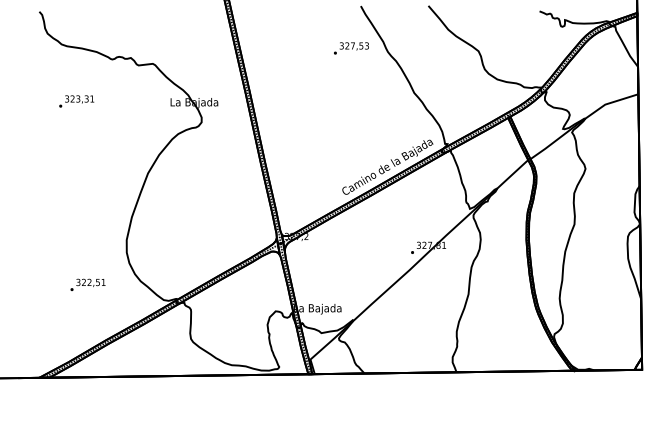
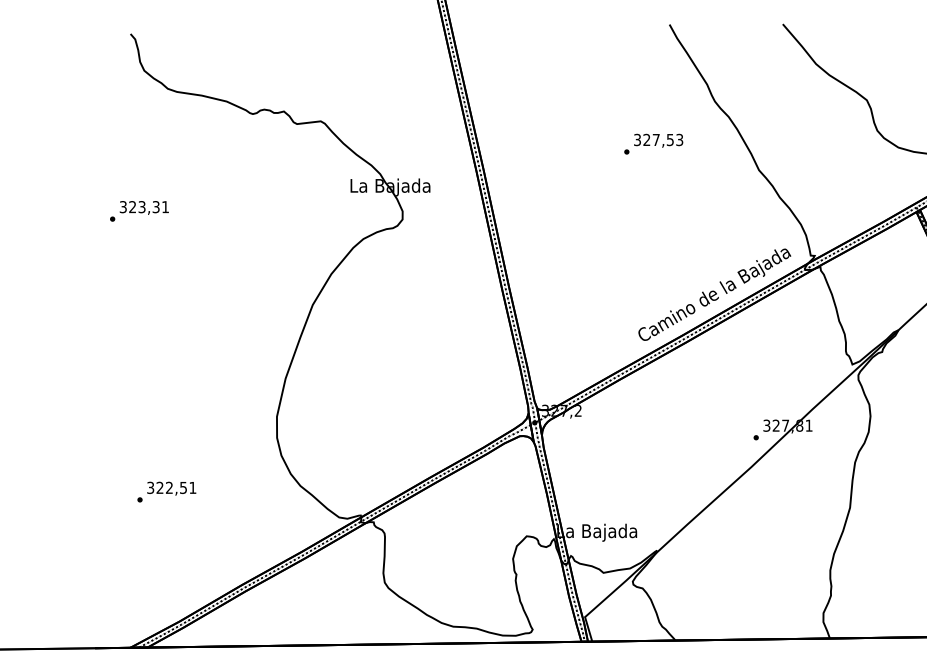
text: (351, 48) -> (653, 144), moved
text: (76, 101) -> (139, 211), moved
text: (87, 284) -> (165, 491), moved

